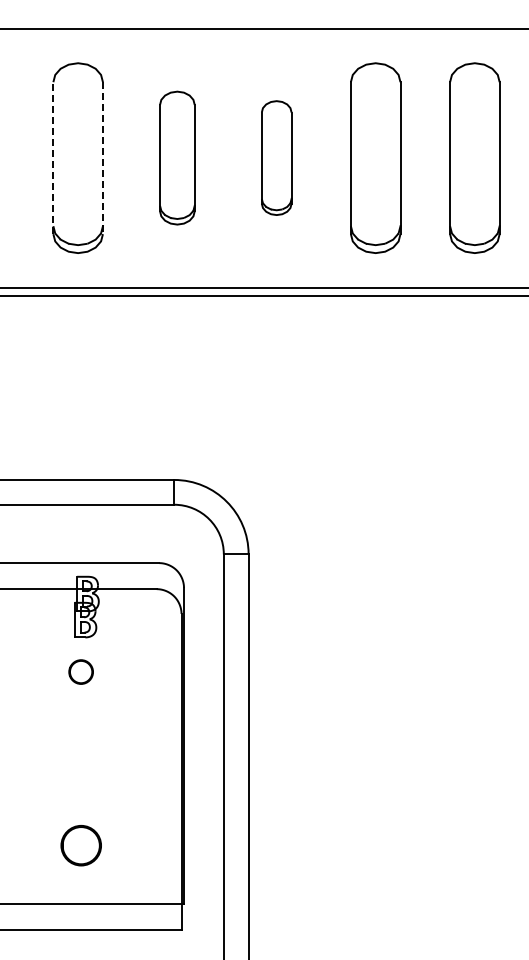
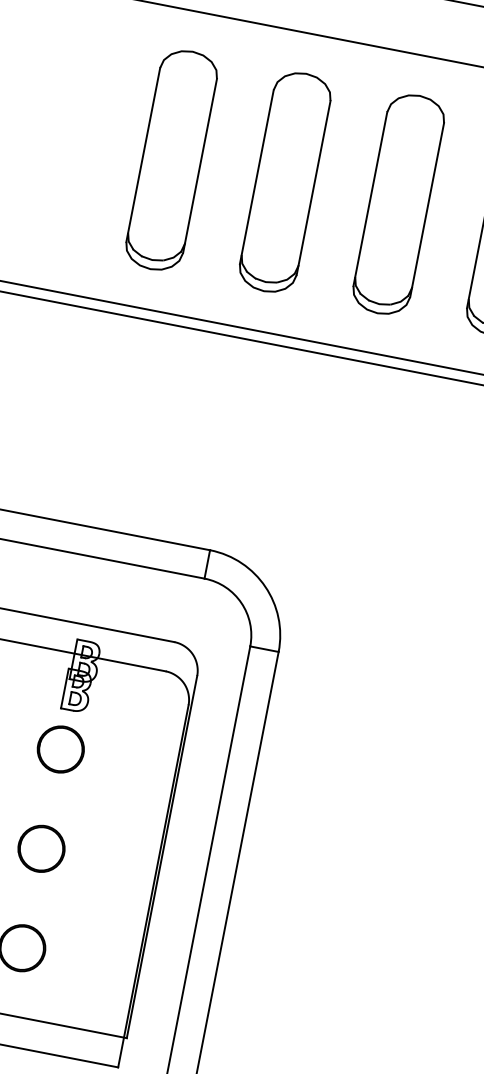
part: (177, 157) -> (285, 181), size x1.43
part: (276, 157) -> (398, 203), size x1.67
line: (53, 158) -> (143, 155), dashed -> solid
line: (102, 158) -> (199, 166), dashed -> solid
circle: (80, 671) -> (60, 748), size x1.67
circle: (80, 758) -> (40, 848), added

